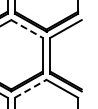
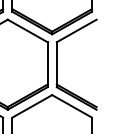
line: (27, 29) -> (28, 31), dashed -> solid
line: (31, 88) -> (33, 105), dashed -> solid

